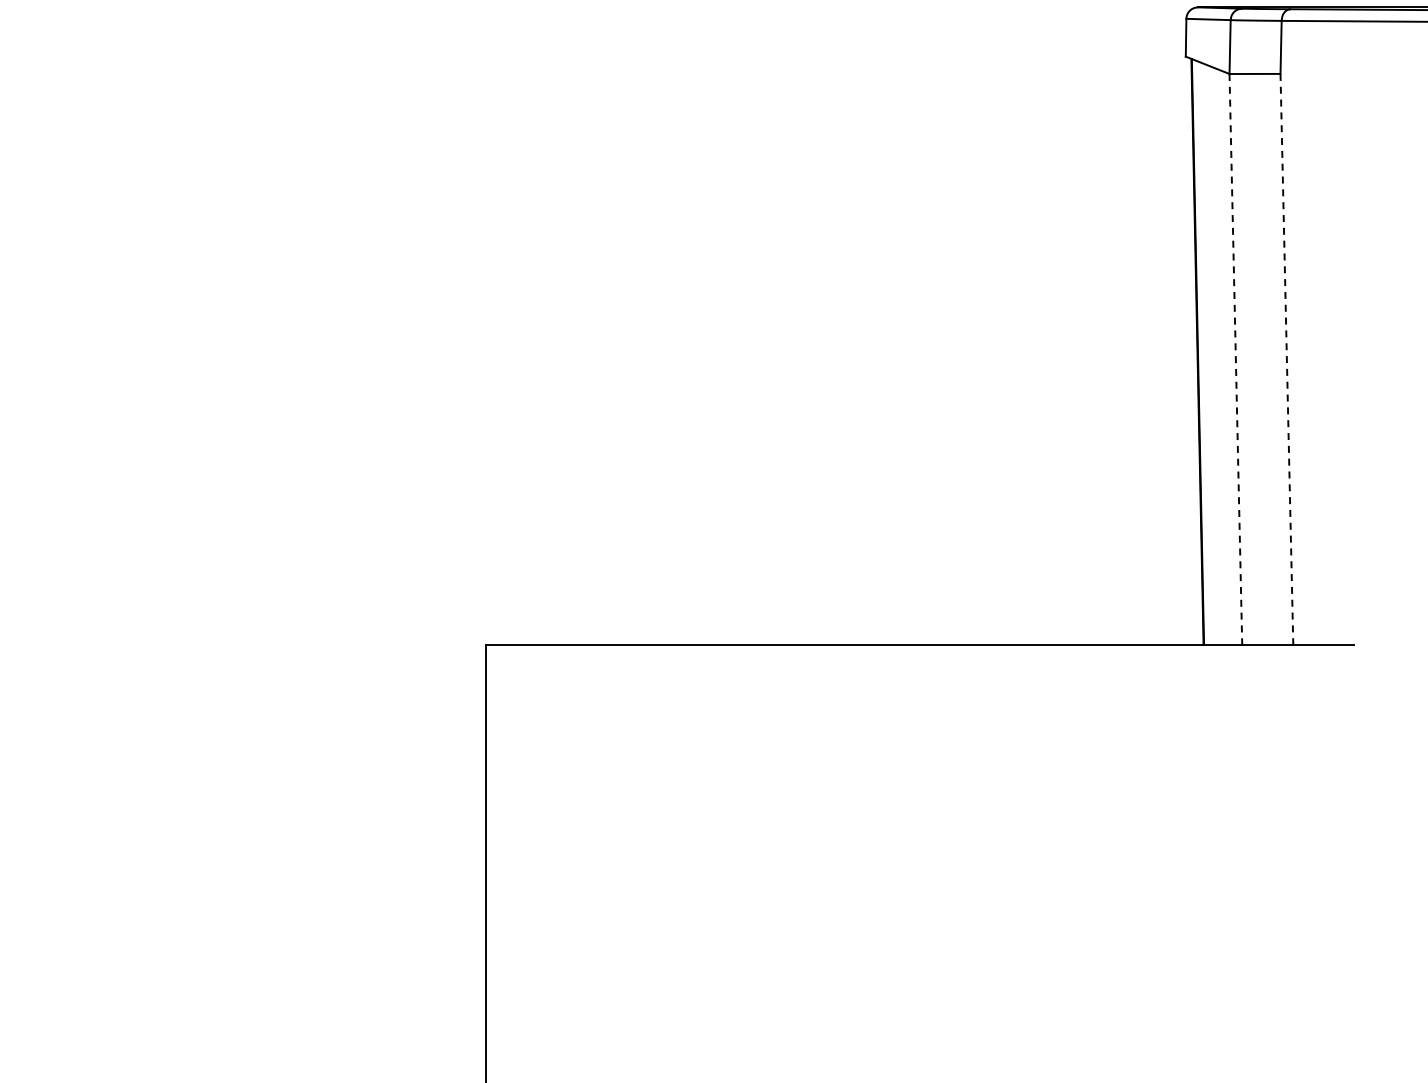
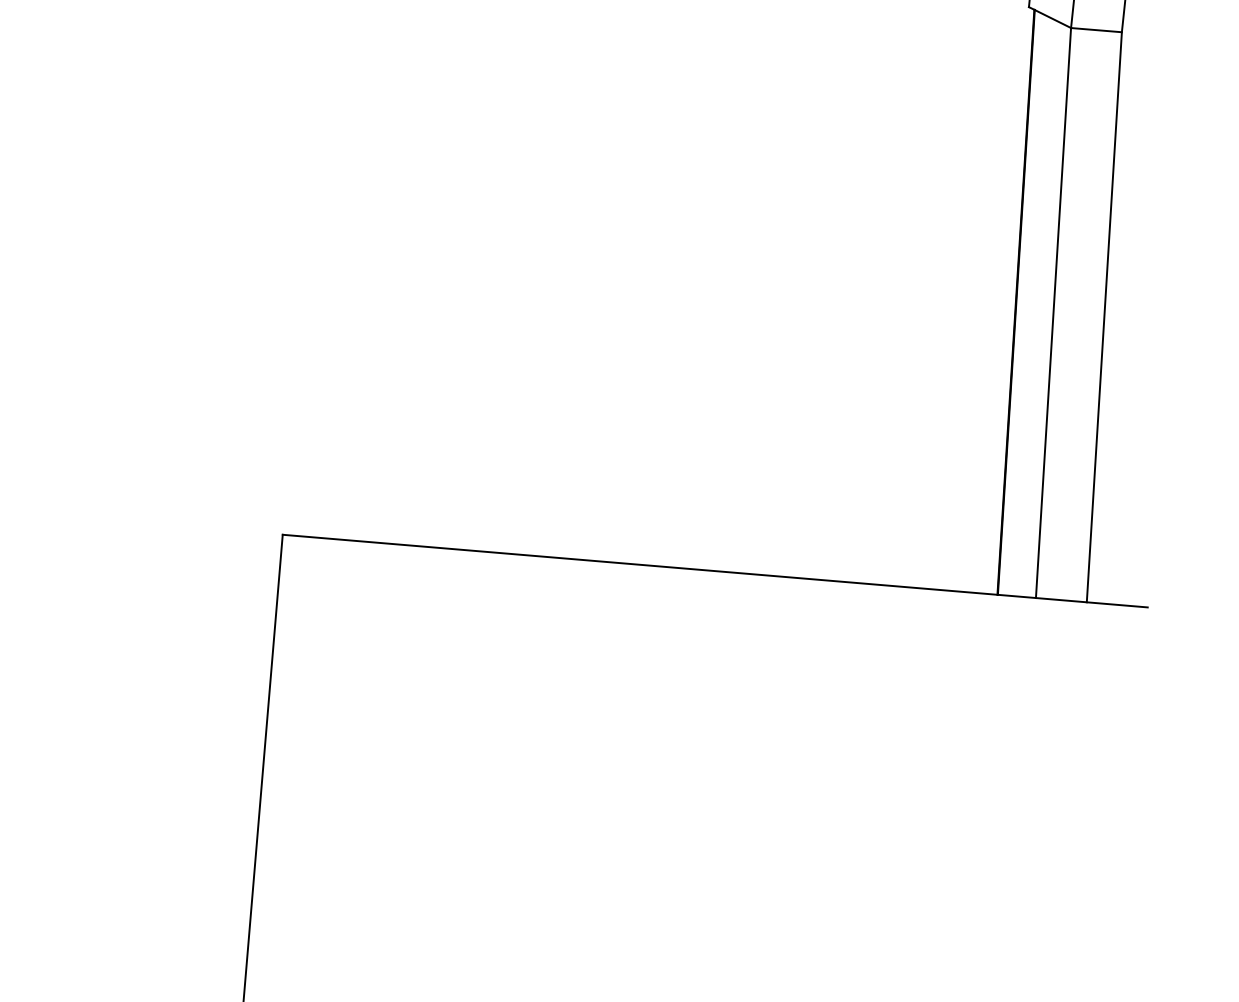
line: (1235, 359) -> (1053, 313), dashed -> solid
line: (1286, 359) -> (1103, 317), dashed -> solid

